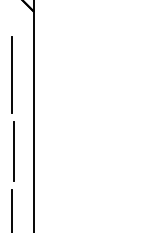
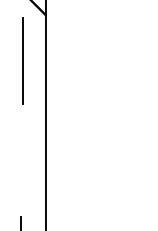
line: (11, 74) -> (22, 60), moved
line: (13, 151) -> (22, 173), removed

